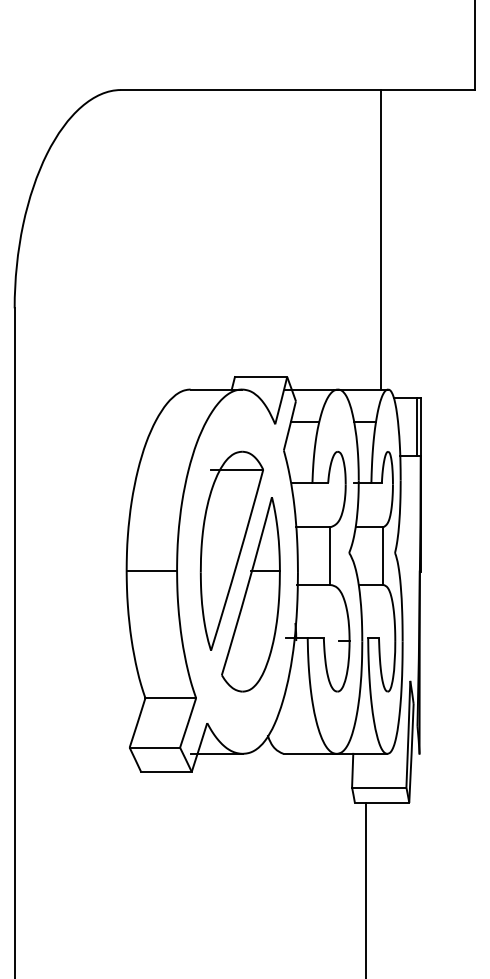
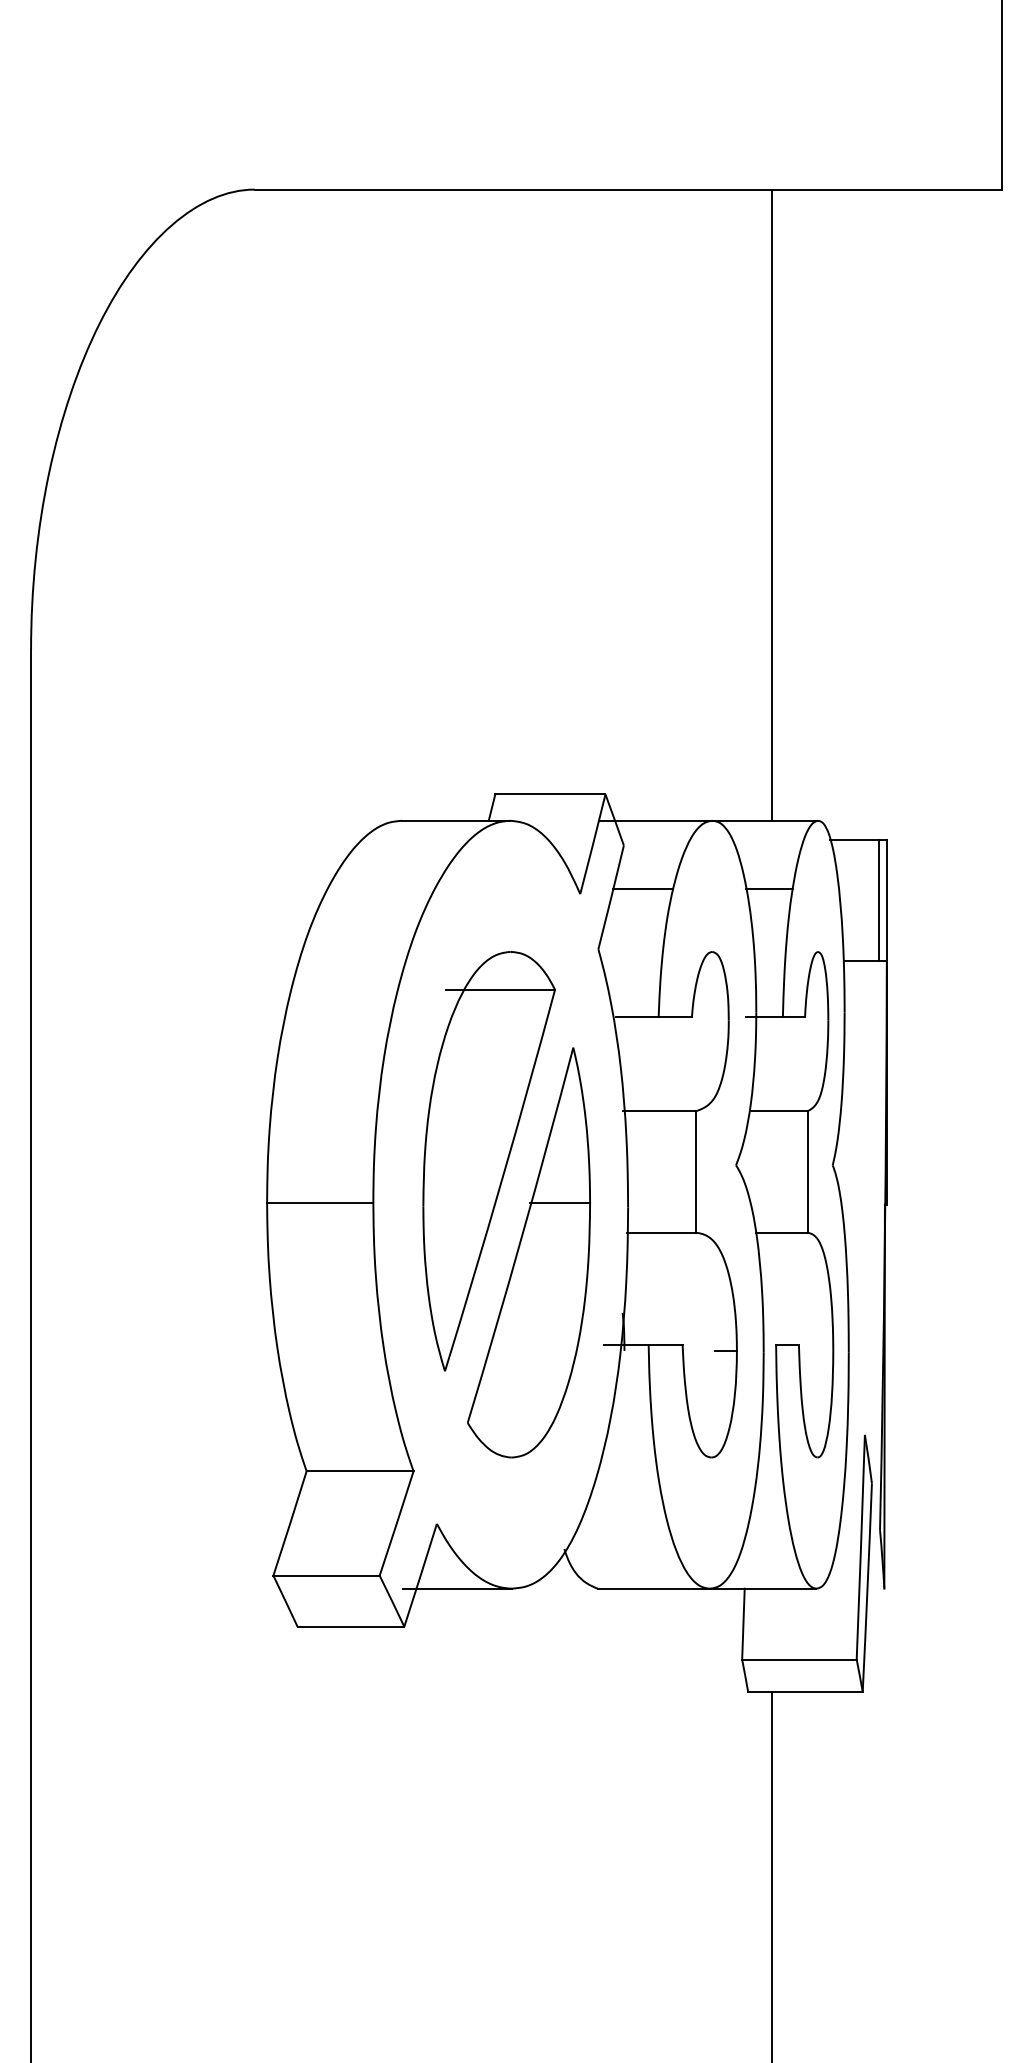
line: (381, 239) -> (772, 504), moved

